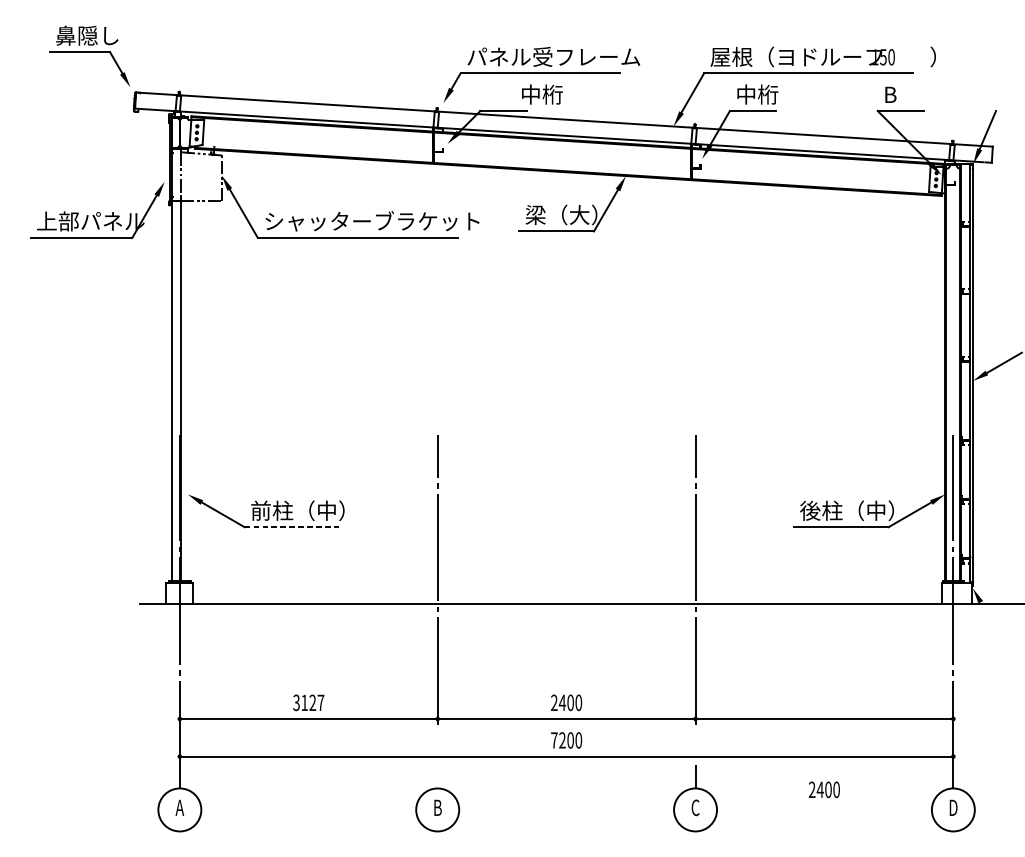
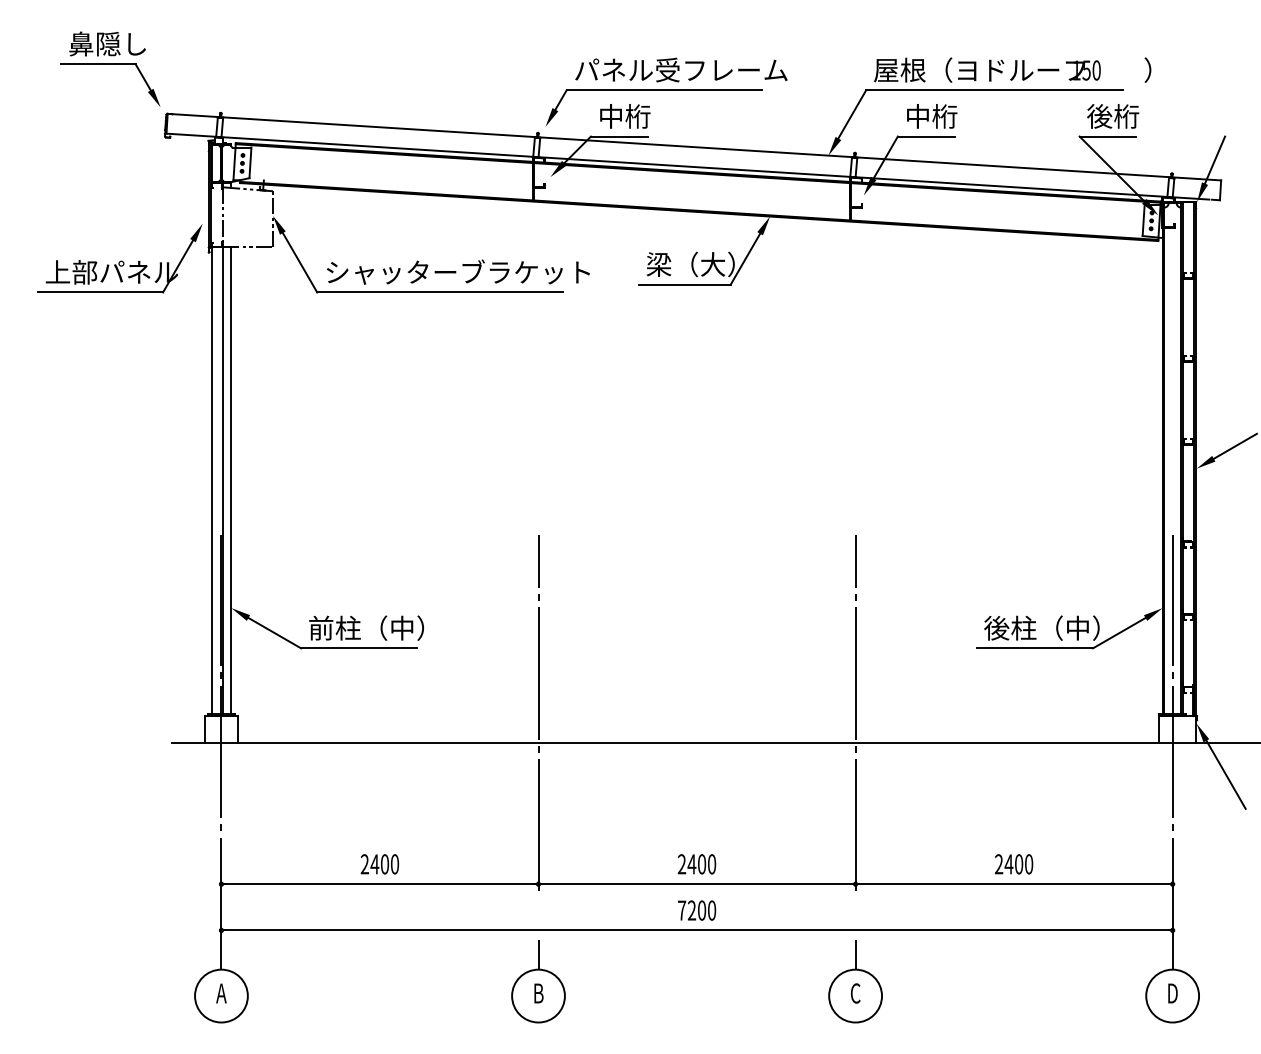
text: (542, 94) -> (625, 116), moved
text: (905, 94) -> (1113, 116), B -> 後桁
line: (188, 390) -> (231, 480), added
line: (292, 527) -> (359, 648), dashed -> solid
line: (996, 629) -> (1225, 774), added
text: (308, 702) -> (379, 864), 3127 -> 2400
line: (437, 776) -> (538, 954), added
text: (824, 789) -> (1014, 864), moved

